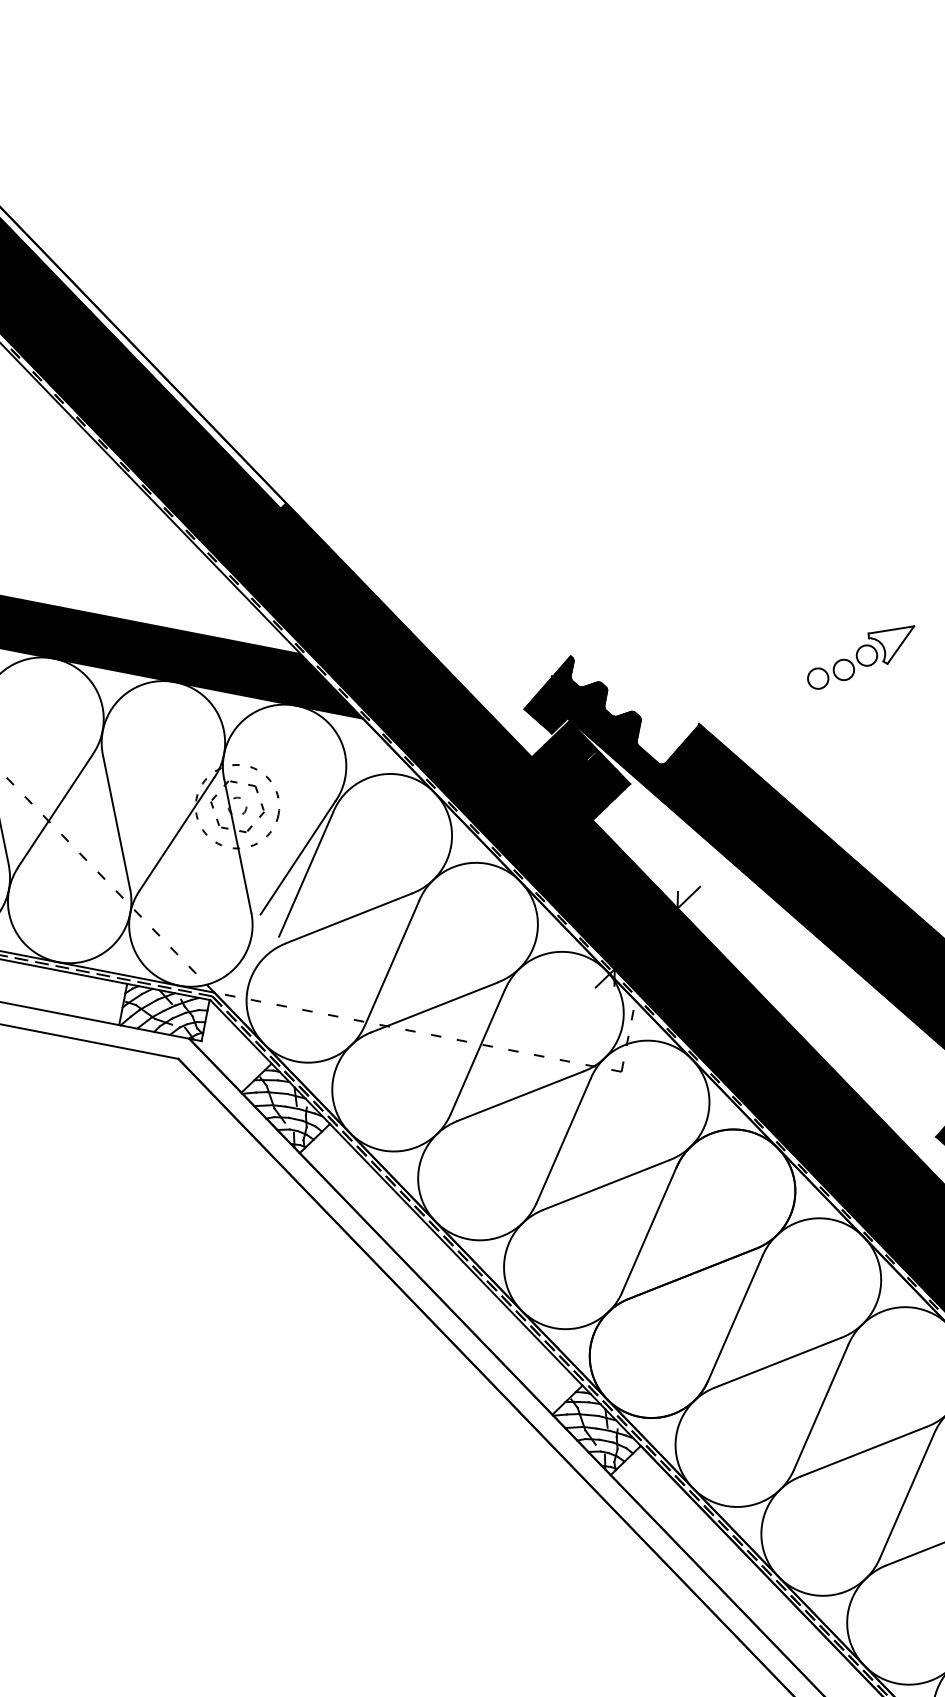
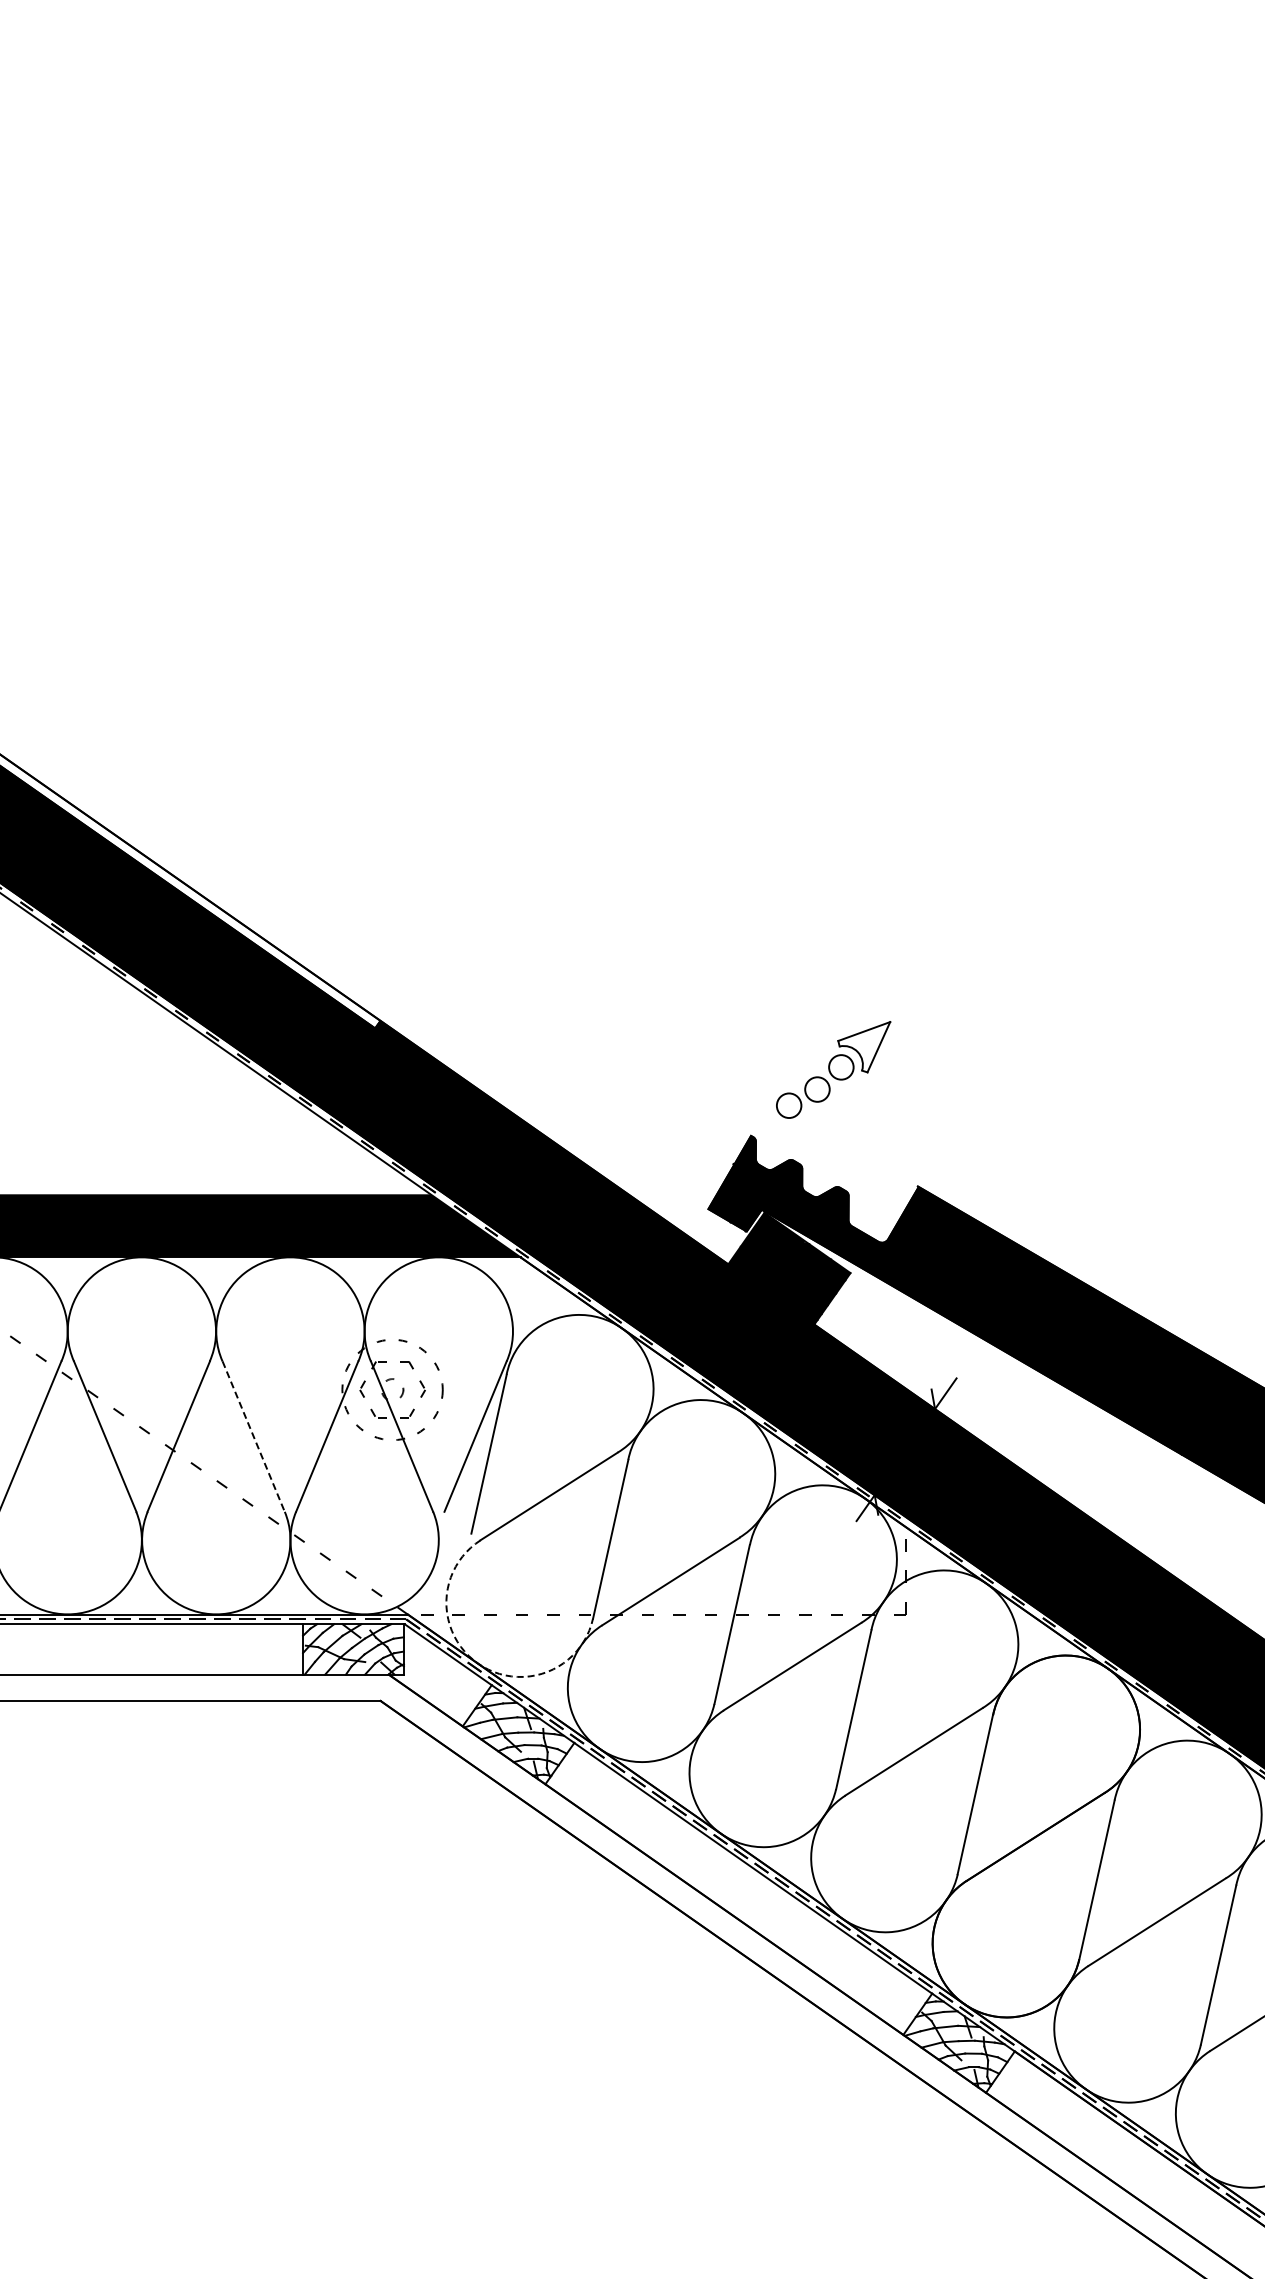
part: (860, 656) -> (833, 1069), moved
line: (116, 823) -> (253, 1437), solid -> dashed
arc: (264, 1043) -> (478, 1663), solid -> dashed

